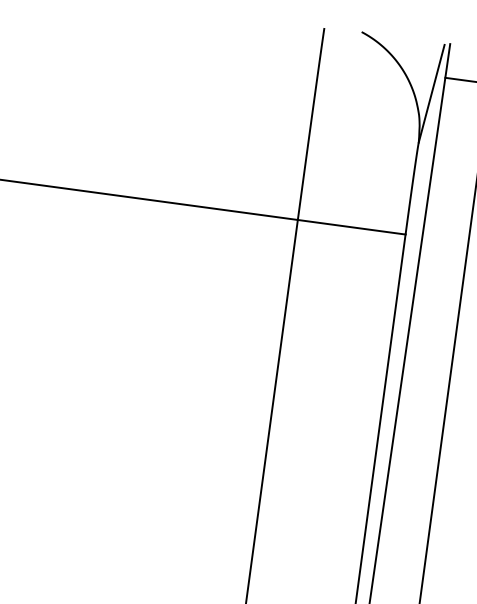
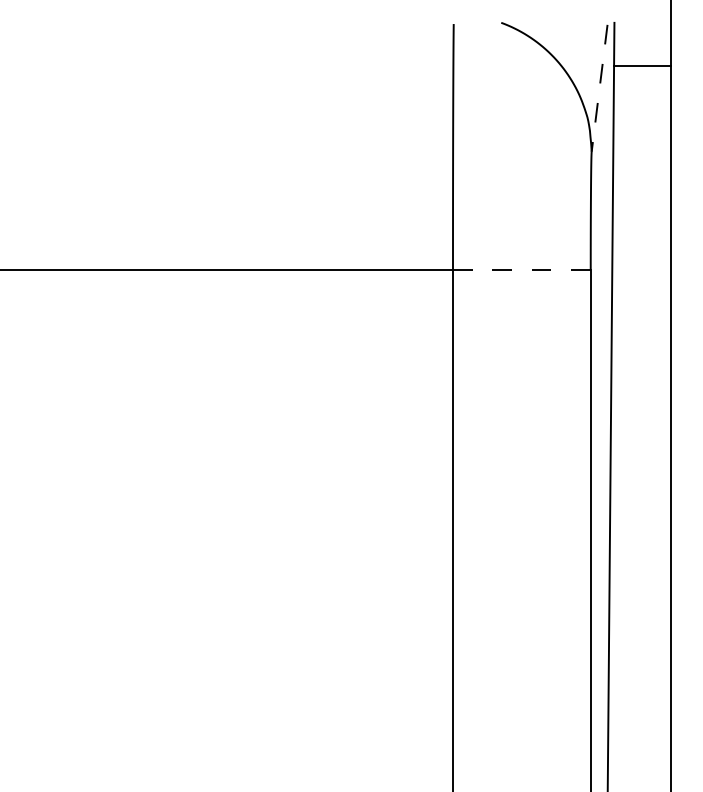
line: (431, 93) -> (599, 88), solid -> dashed
line: (351, 227) -> (521, 269), solid -> dashed

